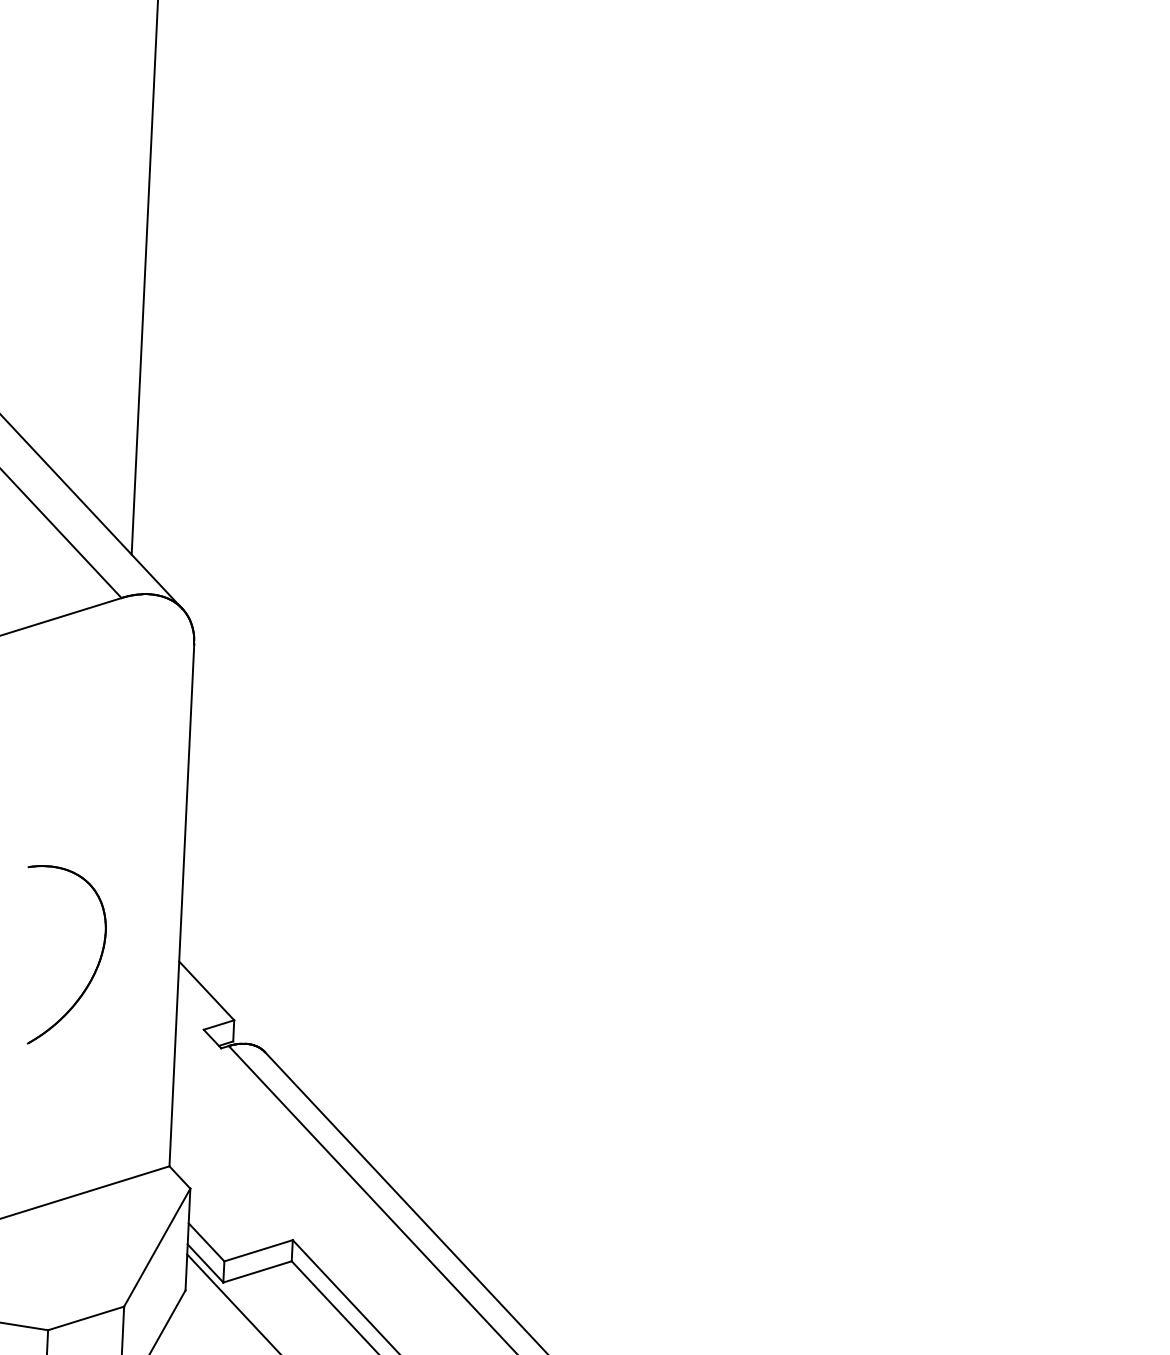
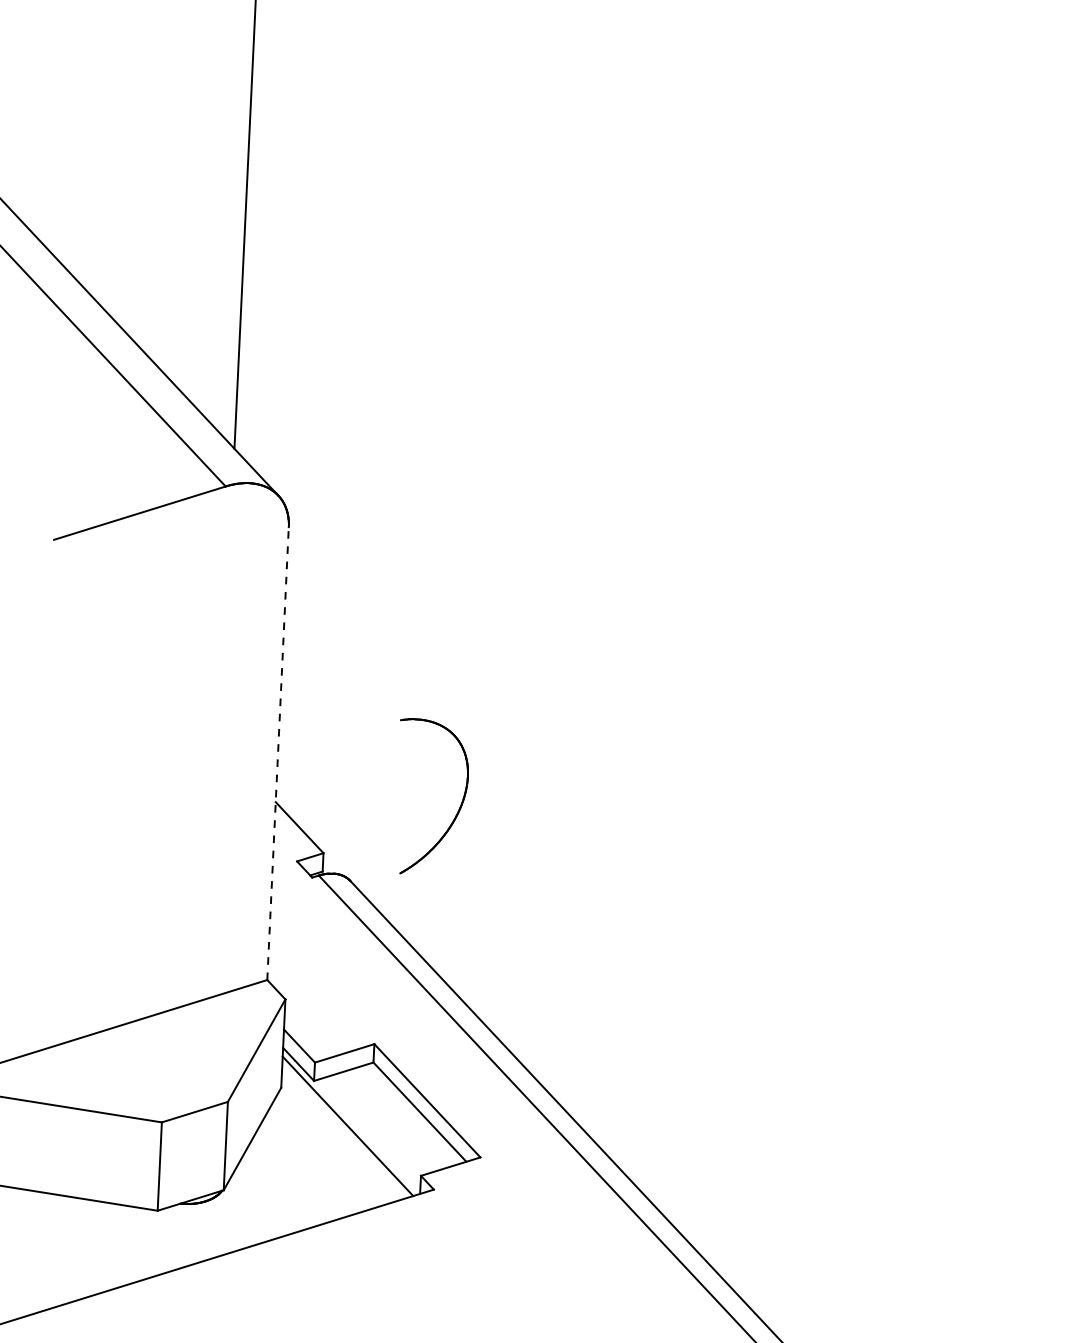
line: (182, 905) -> (278, 753), solid -> dashed
part: (96, 966) -> (459, 806), moved

